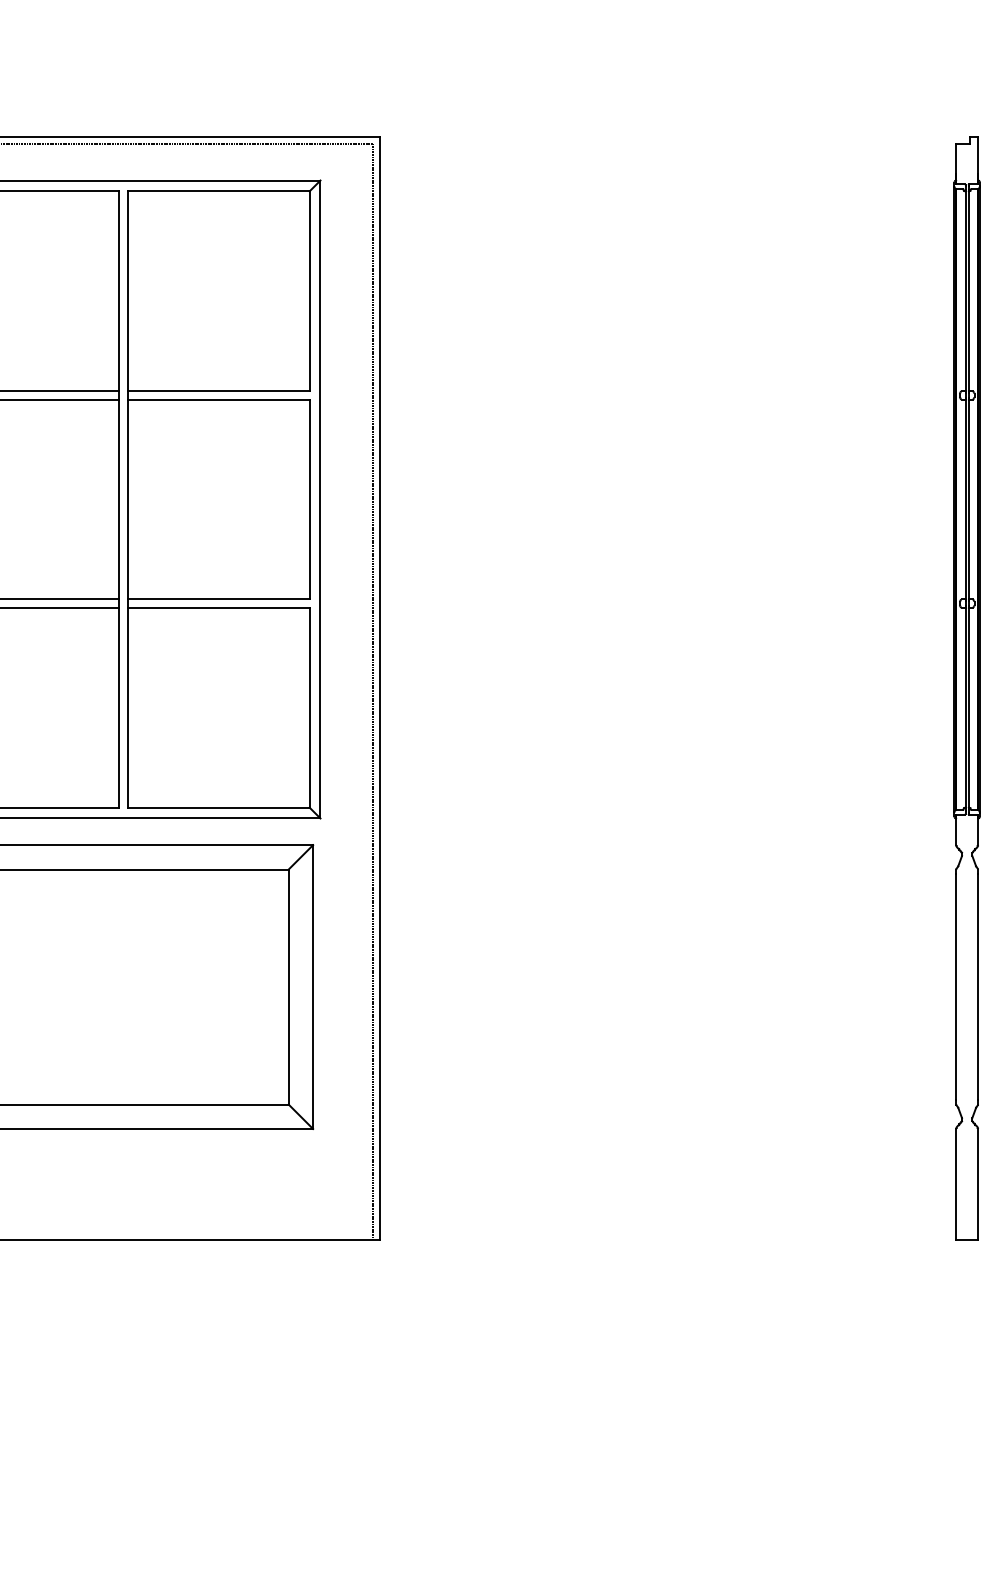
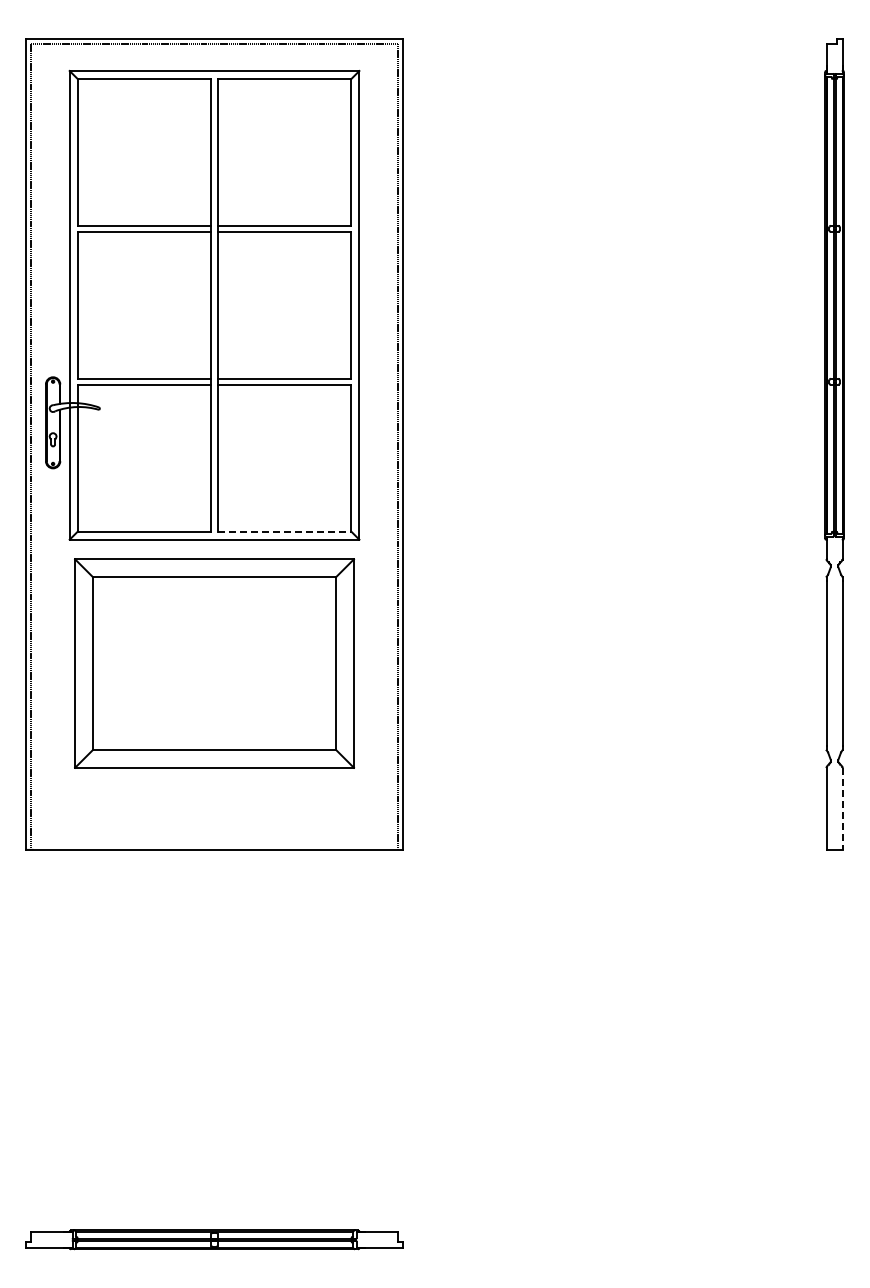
line: (218, 807) -> (284, 531), solid -> dashed
line: (977, 1184) -> (842, 808), solid -> dashed

